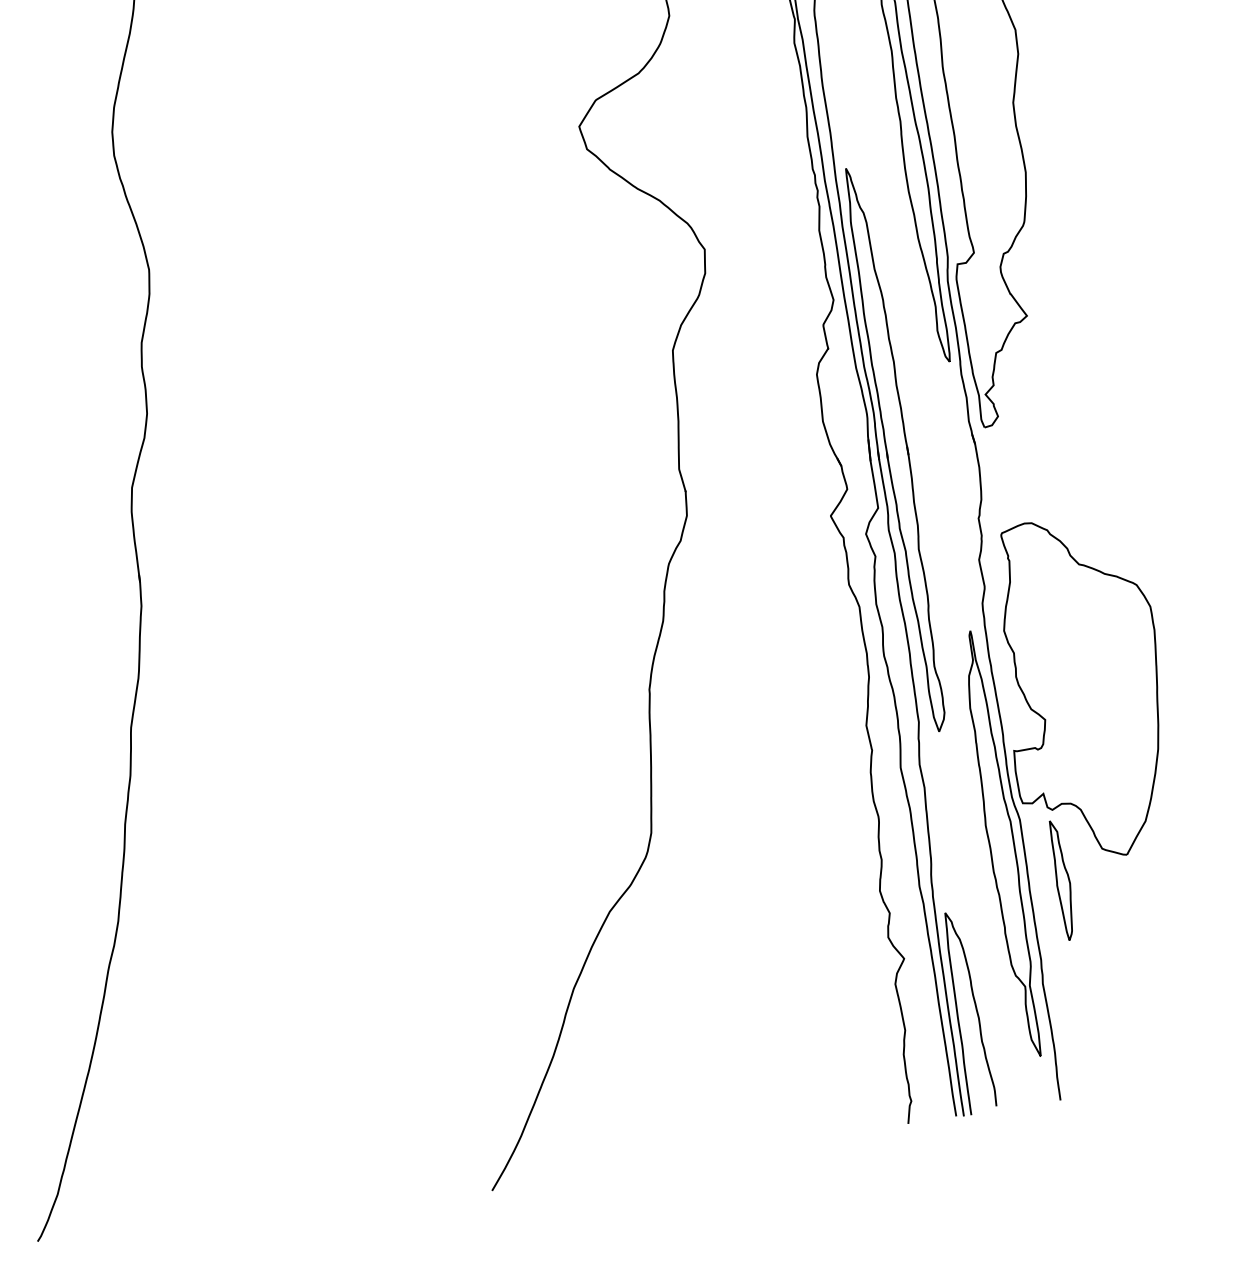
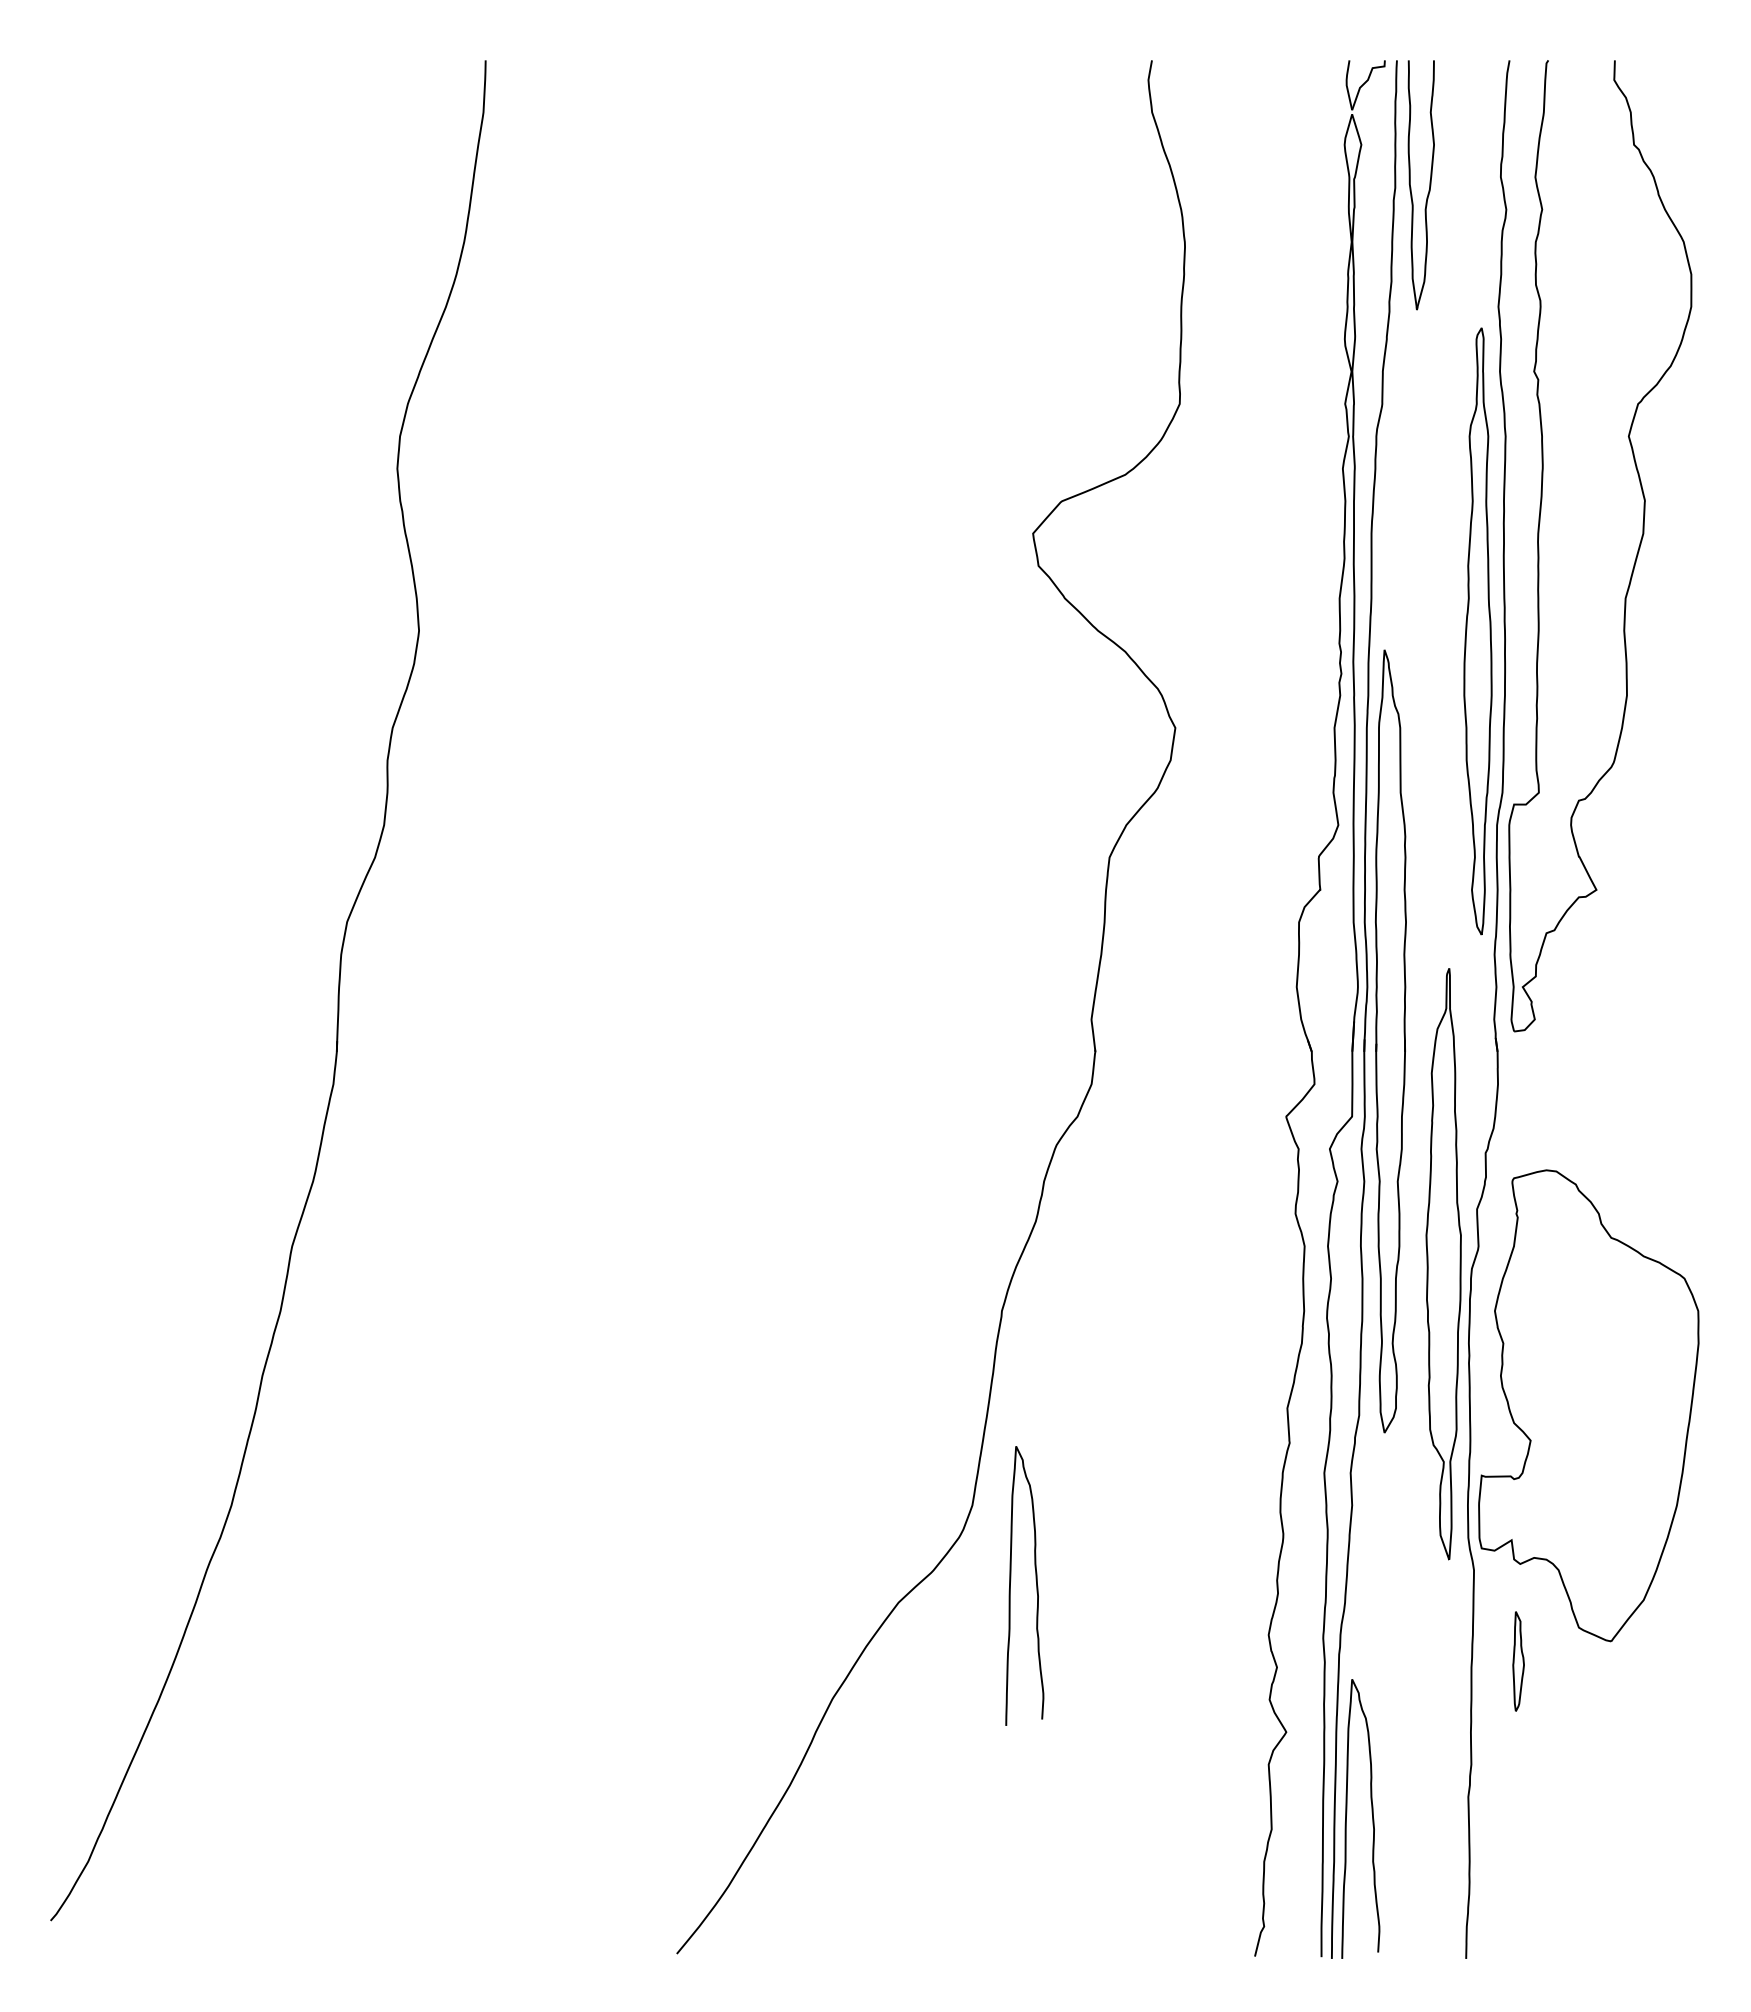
part: (1001, 844) -> (1443, 1264), moved
part: (1062, 880) -> (1518, 1661), size x0.6
curve: (706, 882) -> (1036, 1585), added

